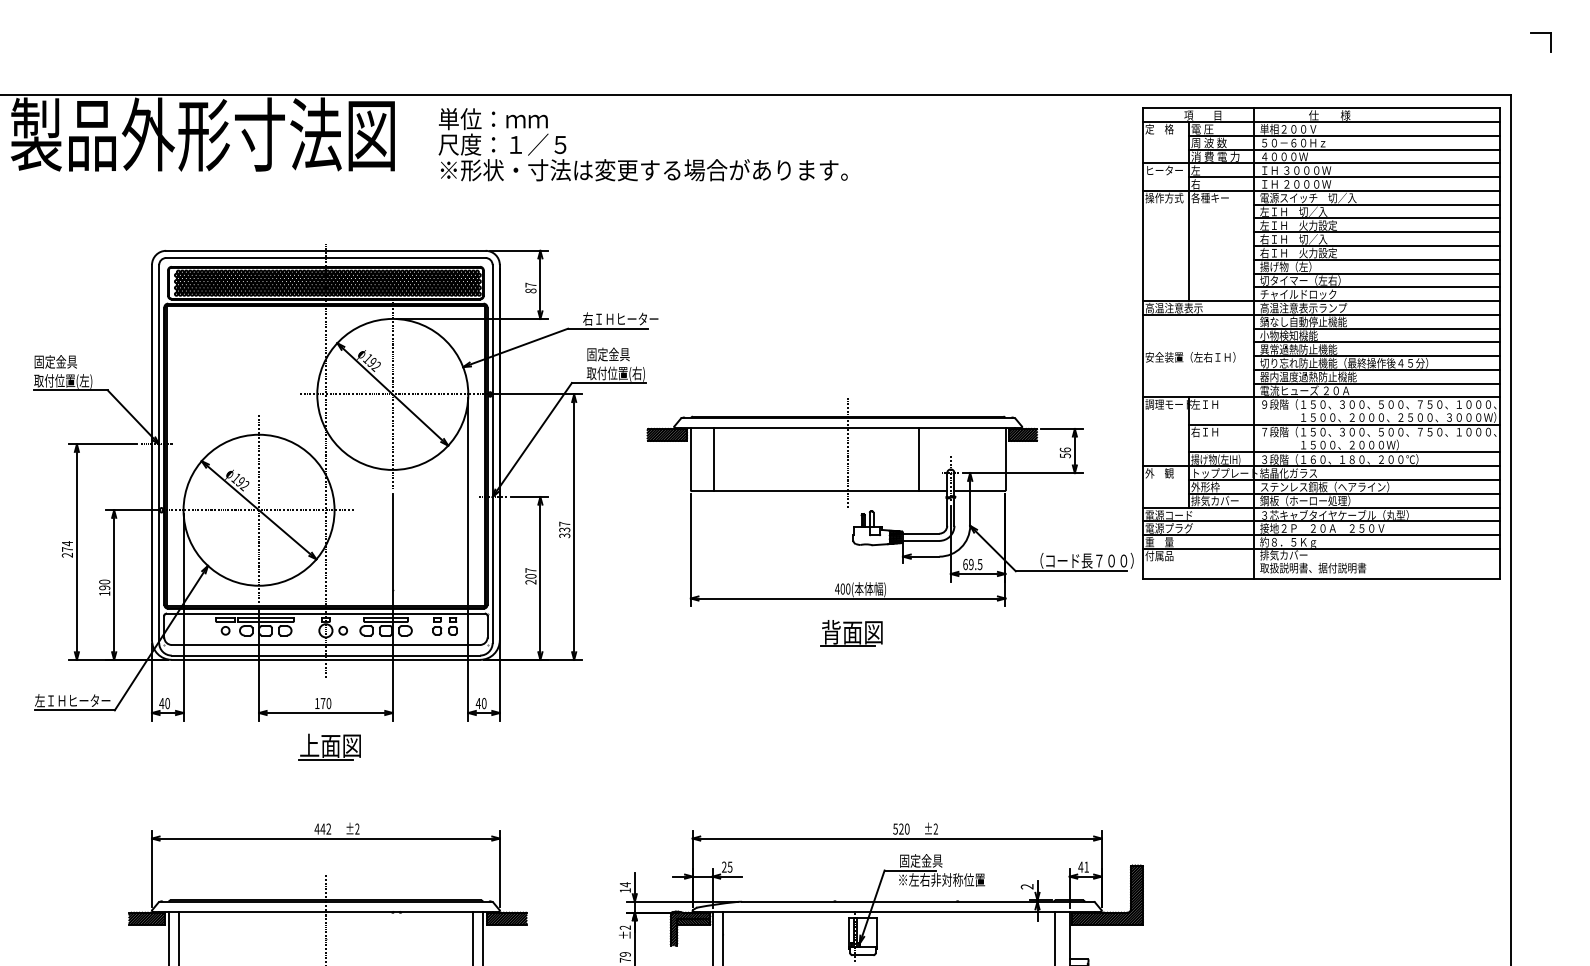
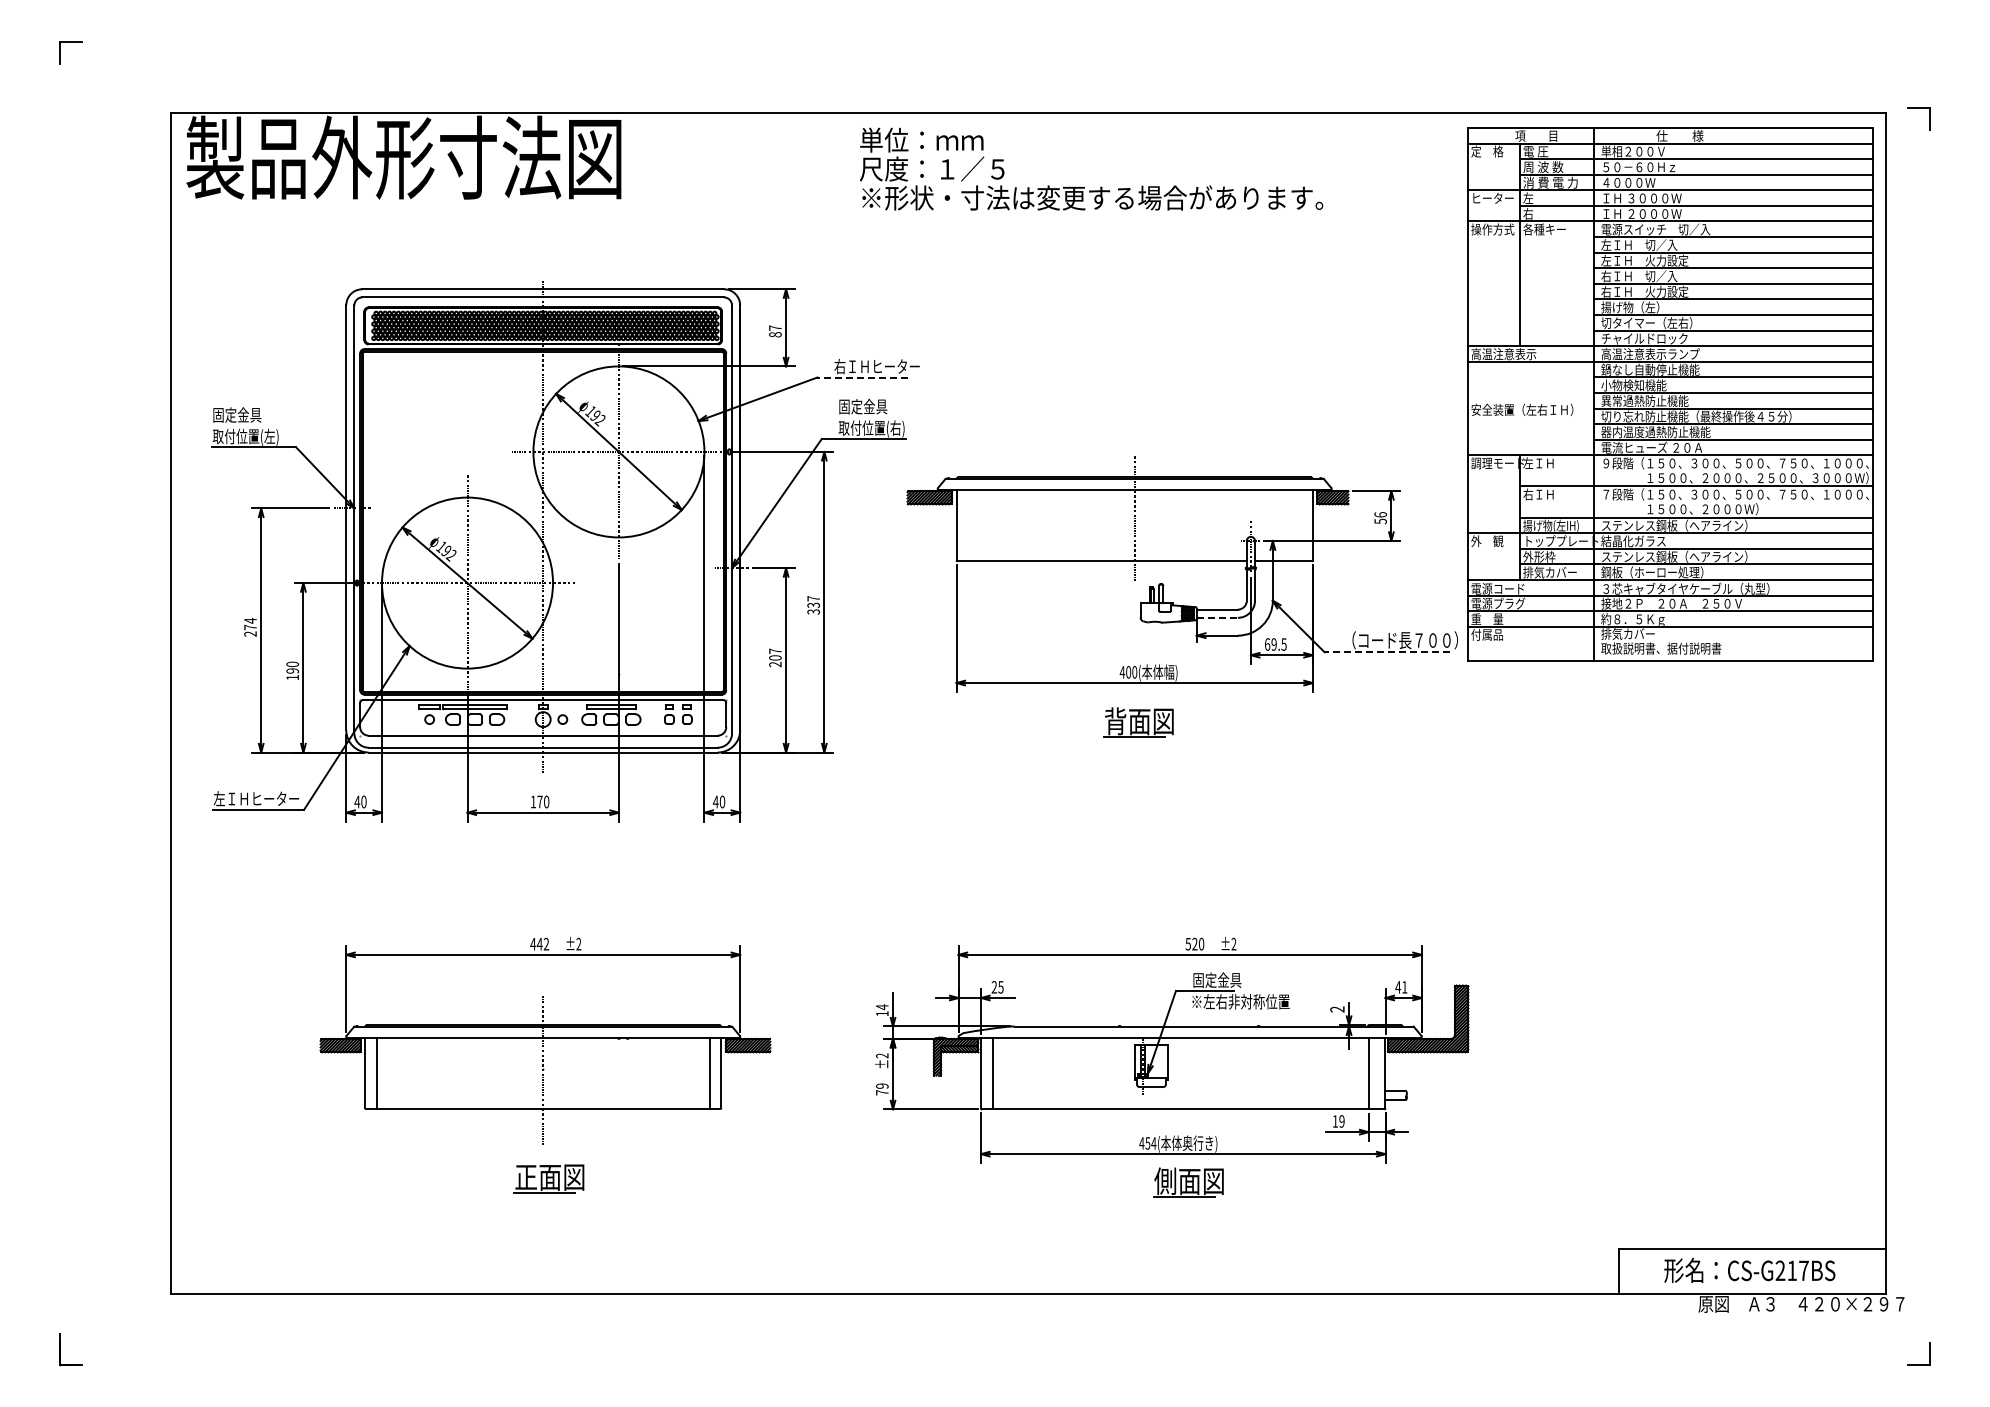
part: (1540, 32) -> (1918, 108), moved
text: (643, 144) -> (1091, 168), moved
line: (607, 328) -> (862, 377), solid -> dashed
line: (714, 459) -> (983, 525), removed
line: (918, 459) -> (1214, 525), removed
text: (1339, 459) -> (1691, 525), ３段階（１６０、１８０、２００℃） -> ステンレス鋼板（ヘアライン）
line: (921, 540) -> (1217, 617), solid -> dashed
line: (1071, 571) -> (1387, 652), solid -> dashed
part: (329, 747) -> (547, 851), removed

